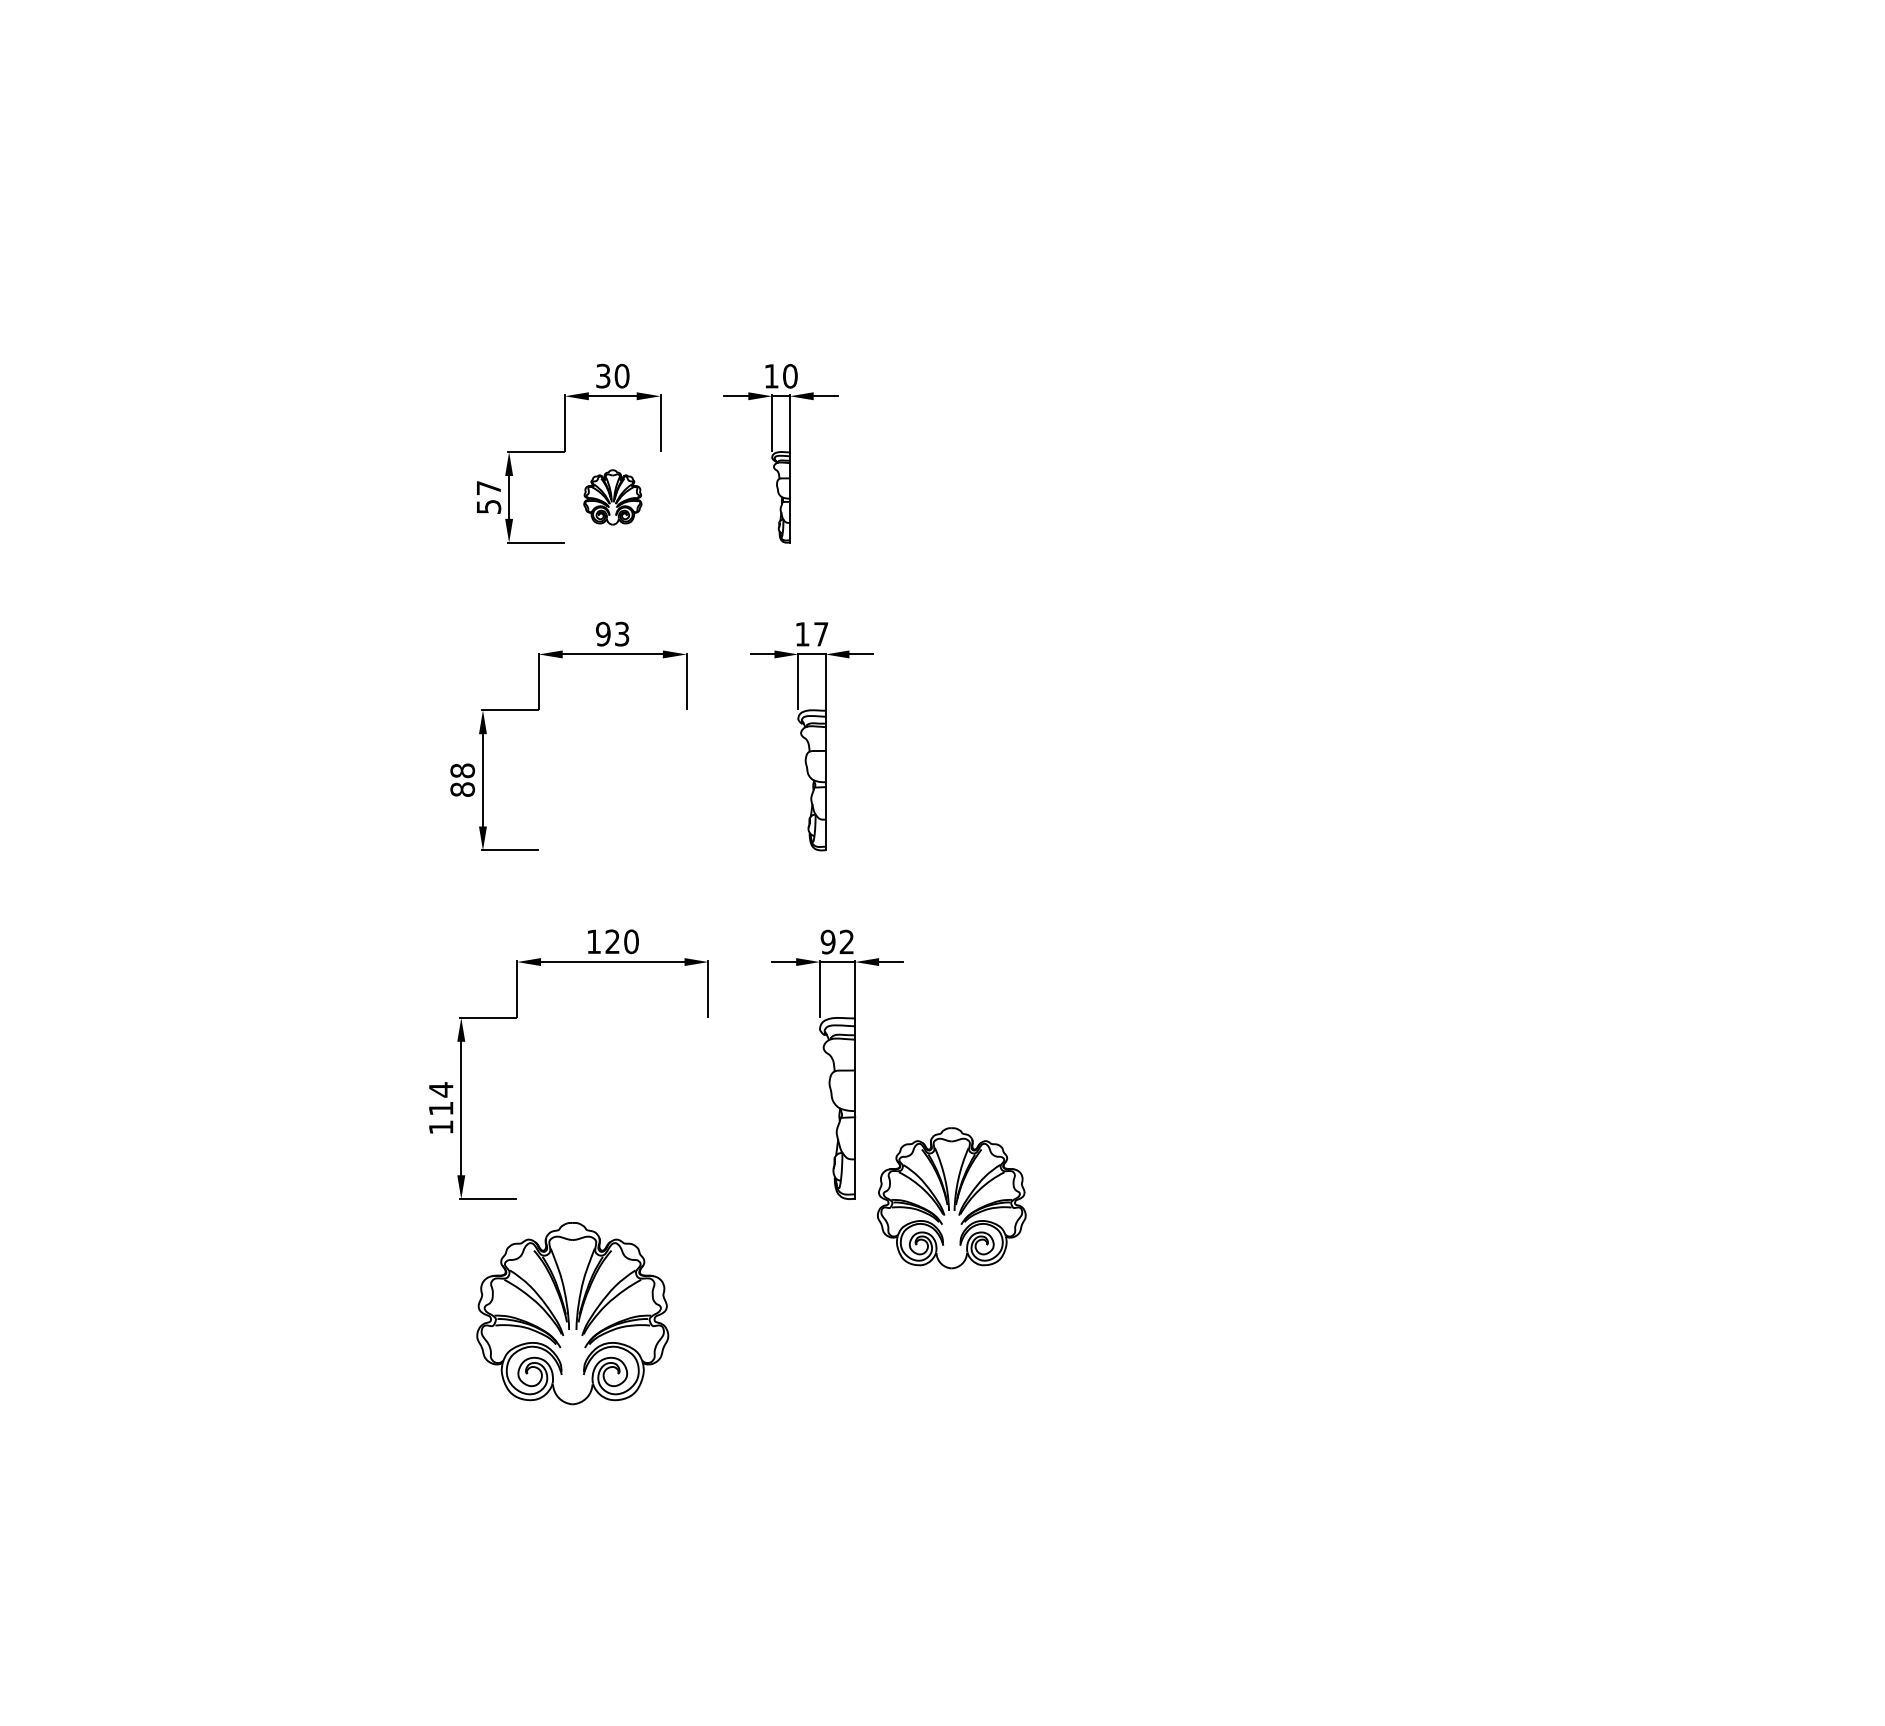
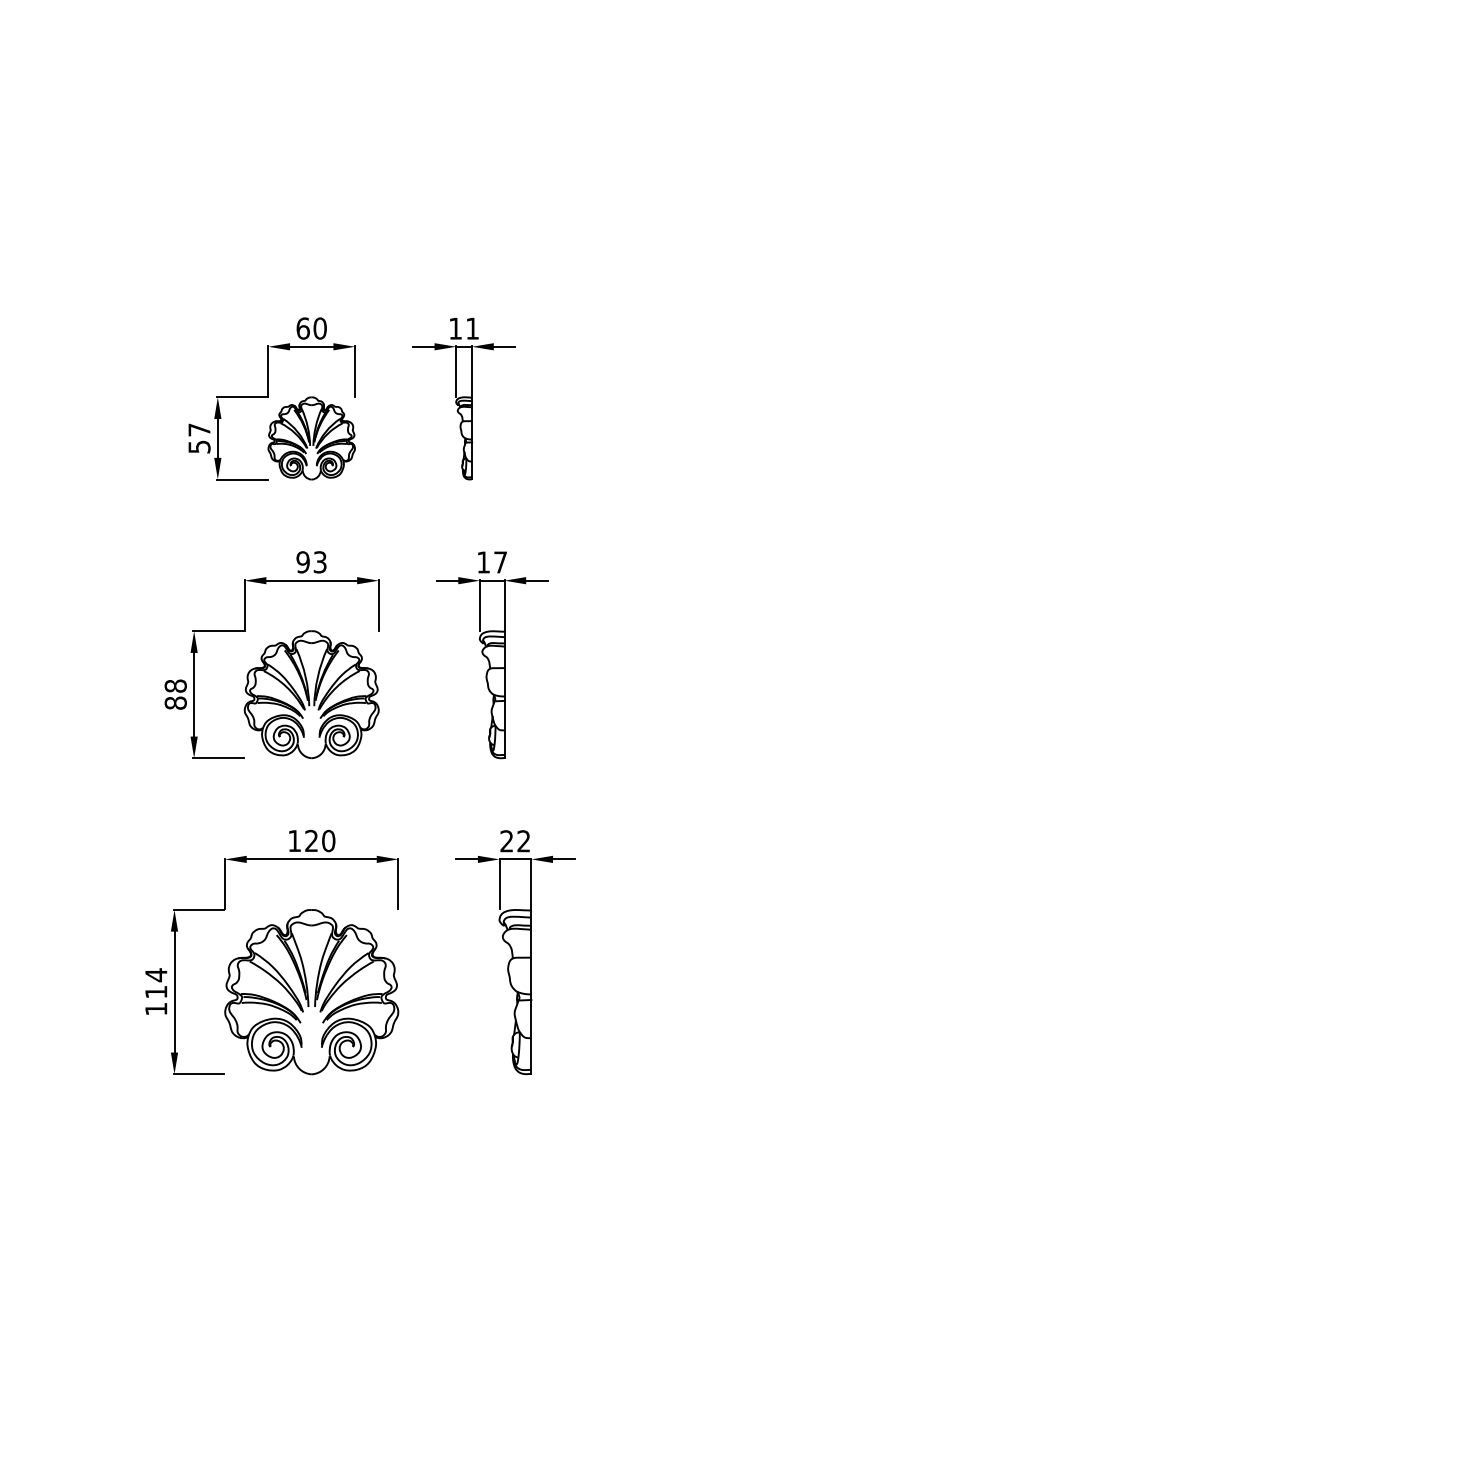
text: (603, 375) -> (303, 327), 30 -> 60
text: (790, 376) -> (472, 328), 10 -> 11
part: (612, 497) -> (311, 438), size x1.67
text: (827, 942) -> (506, 841), 92 -> 22
part: (951, 1198) -> (311, 694), moved
part: (572, 1313) -> (311, 992), moved

